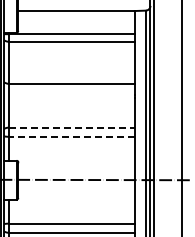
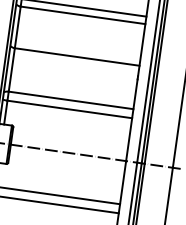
line: (71, 127) -> (70, 100), dashed -> solid
line: (71, 136) -> (69, 109), dashed -> solid

